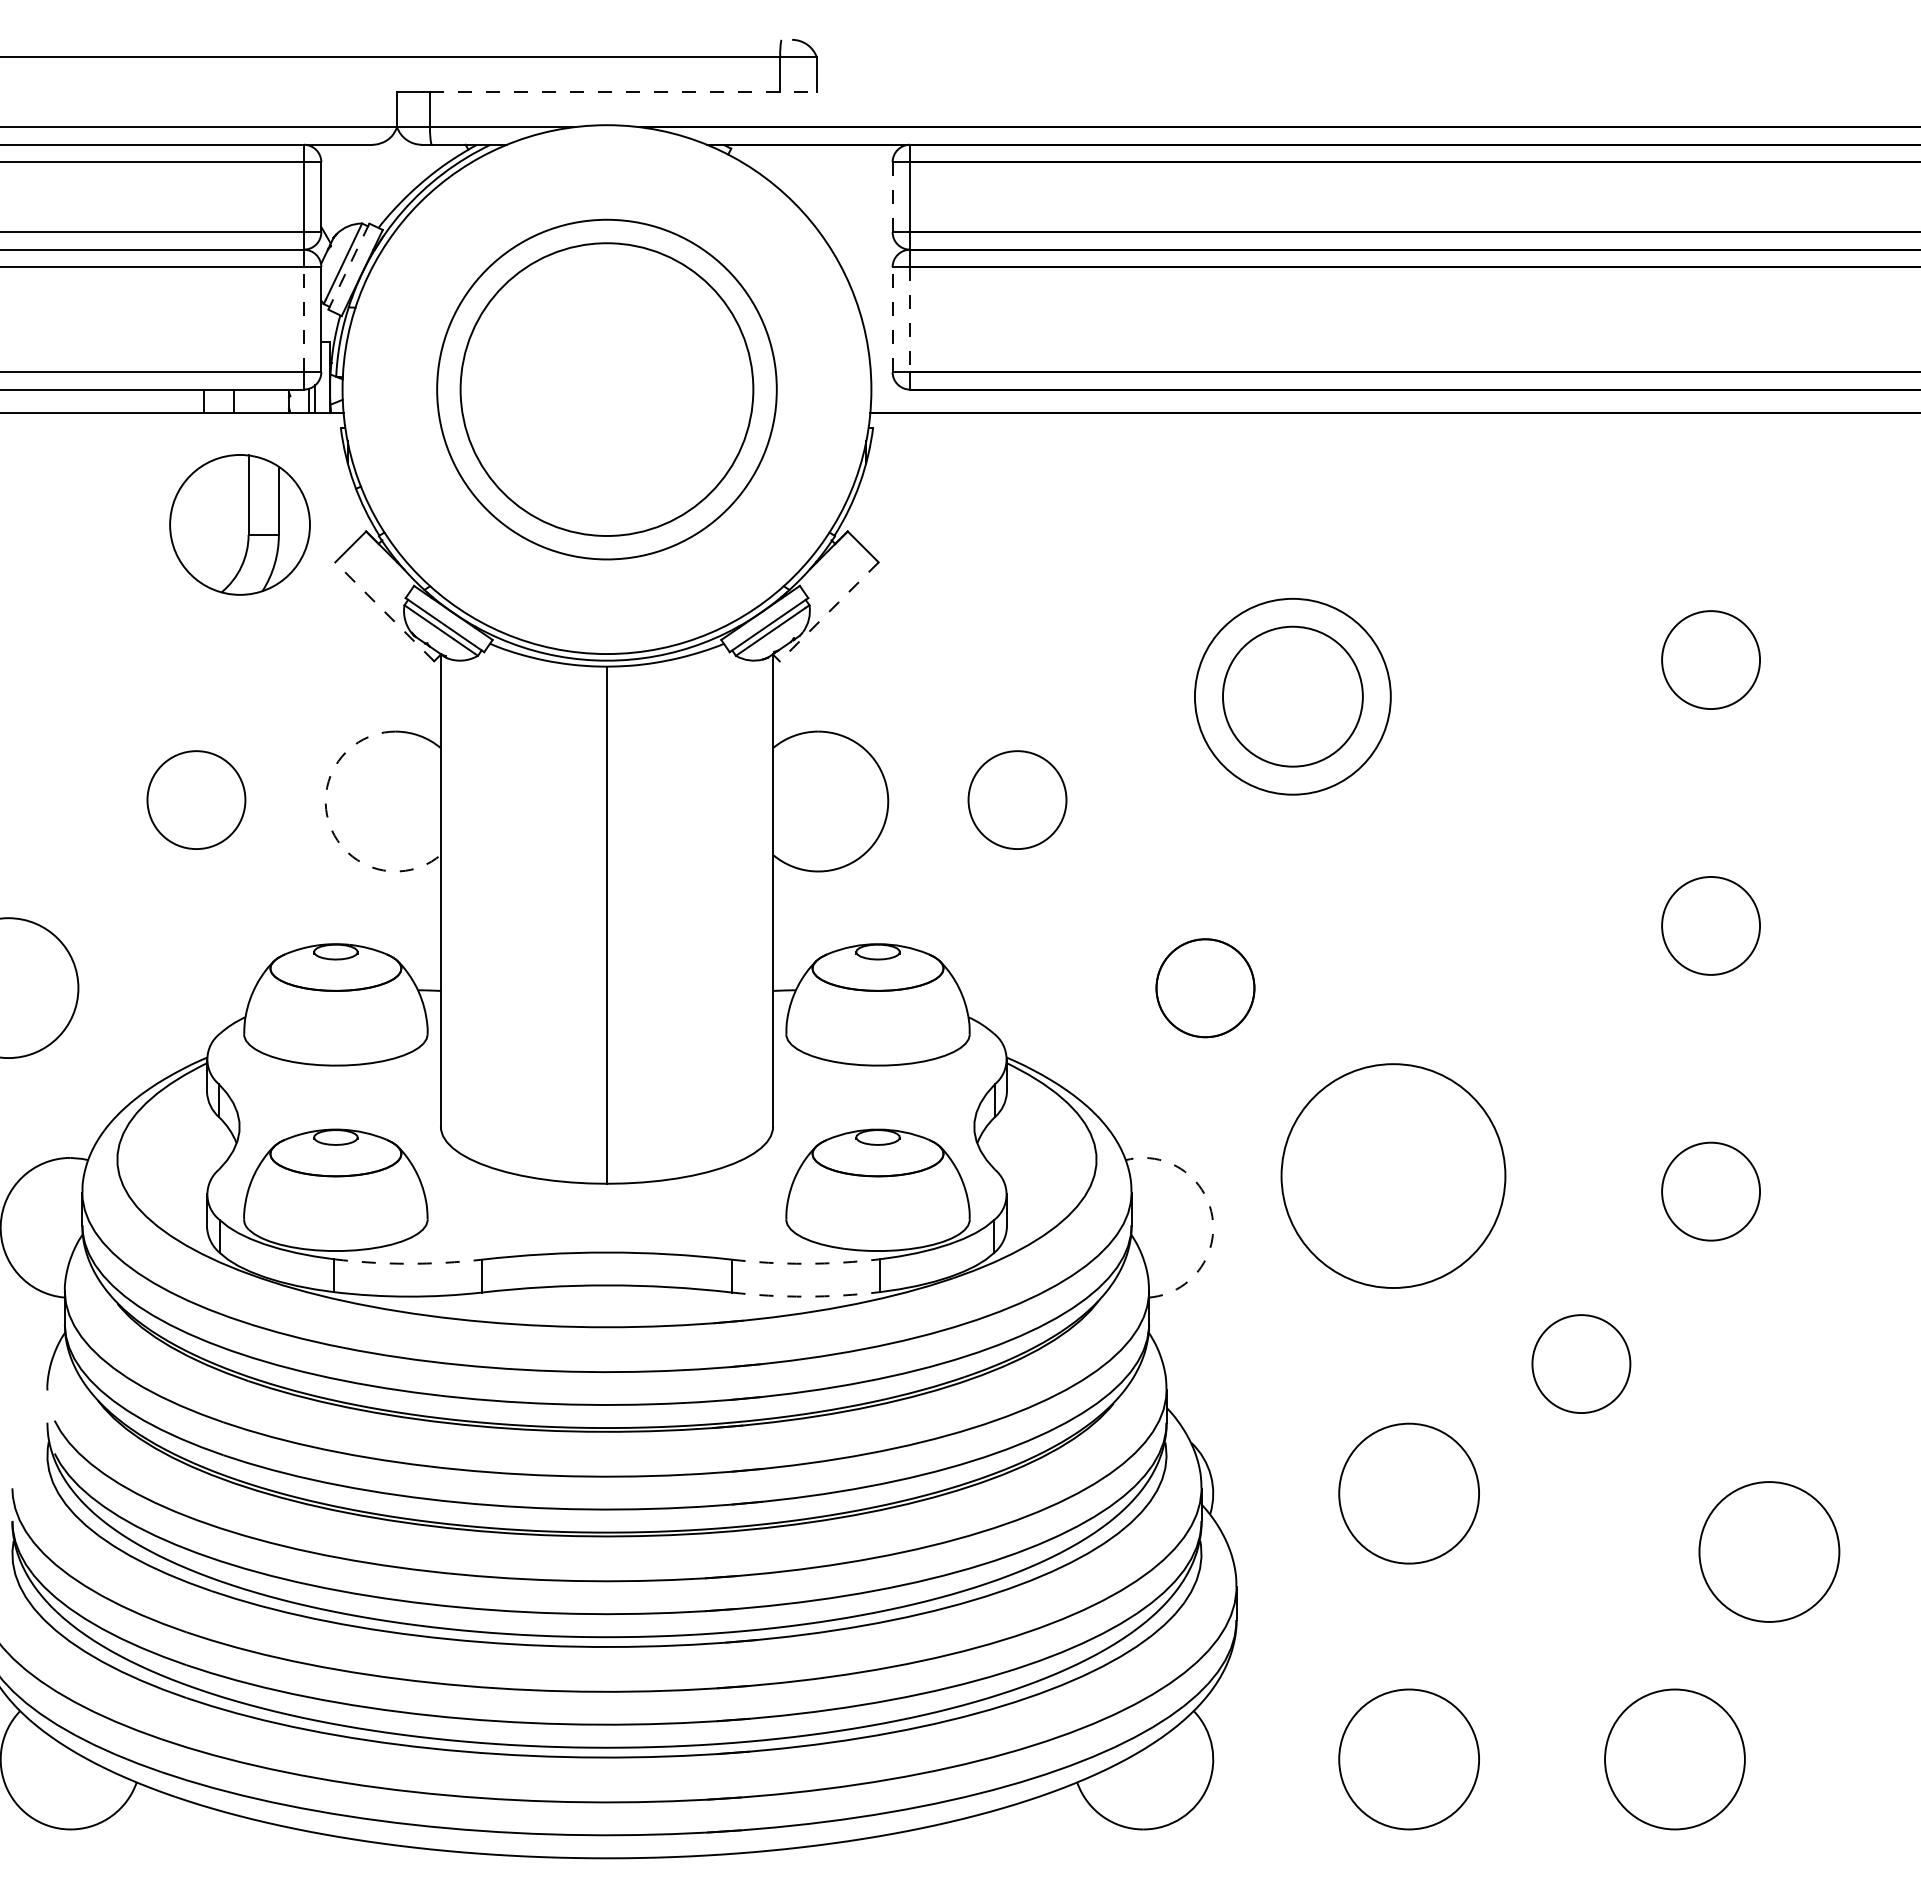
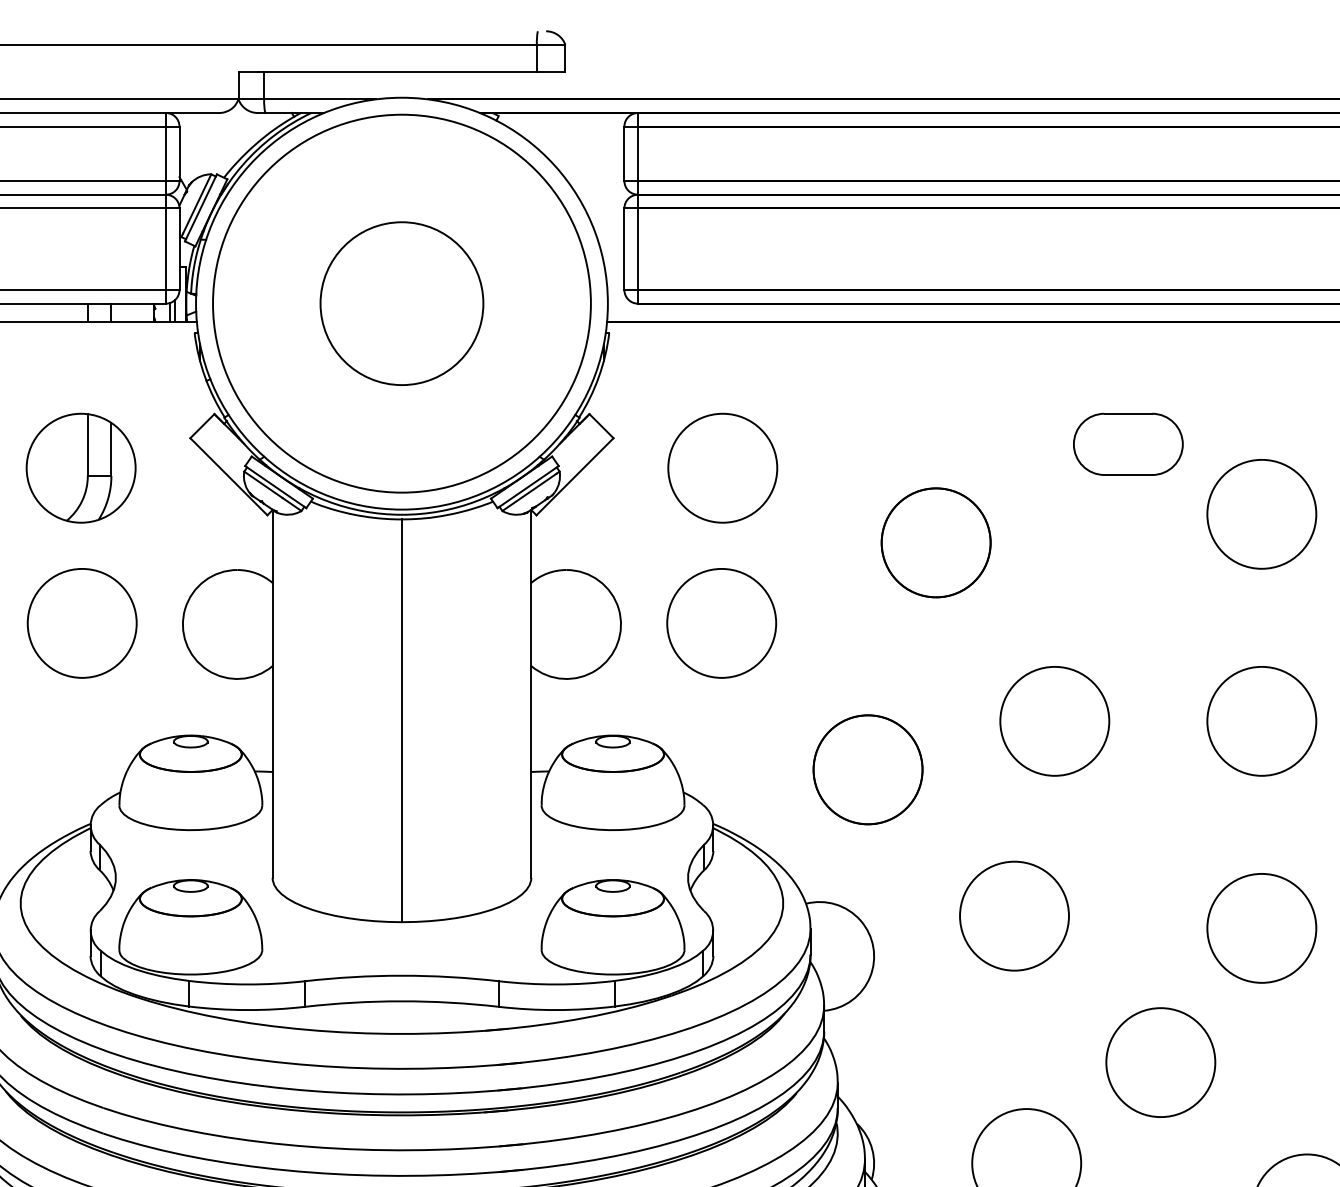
line: (623, 92) -> (414, 72), dashed -> solid
line: (892, 197) -> (624, 154), dashed -> solid
line: (348, 266) -> (200, 207), dashed -> solid
line: (303, 319) -> (165, 249), dashed -> solid
line: (892, 319) -> (624, 249), dashed -> solid
line: (910, 320) -> (638, 249), dashed -> solid
circle: (606, 389) -> (401, 303), size x0.71
circle: (606, 389) -> (401, 303), size x1.43
part: (239, 524) -> (80, 467), moved
part: (1539, 570) -> (1128, 444), added
circle: (1018, 600) -> (722, 467), added
line: (384, 611) -> (228, 476), dashed -> solid
line: (829, 611) -> (575, 476), dashed -> solid
circle: (1710, 659) -> (1261, 513), size x1.43
circle: (1292, 696) -> (935, 542), size x0.71
circle: (196, 799) -> (82, 622), size x1.43
circle: (1017, 799) -> (721, 622), size x1.43
arc: (329, 825) -> (185, 643), dashed -> solid
circle: (1445, 925) -> (1055, 721), added
circle: (1710, 925) -> (1261, 721), size x1.43
part: (1205, 988) -> (868, 770), size x1.43
circle: (1393, 1176) -> (1014, 916), size x0.62
circle: (1710, 1191) -> (1261, 928), size x1.43
arc: (1212, 1216) -> (873, 947), dashed -> solid
arc: (408, 1263) -> (247, 984), dashed -> solid
arc: (805, 1263) -> (556, 984), dashed -> solid
arc: (805, 1296) -> (556, 1009), dashed -> solid
circle: (1581, 1363) -> (1160, 1062), size x1.43

